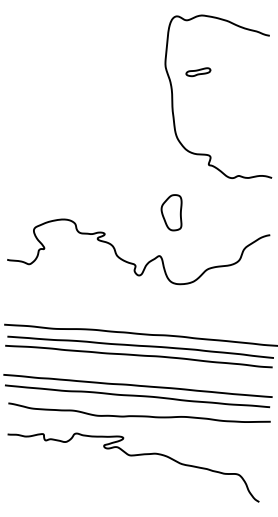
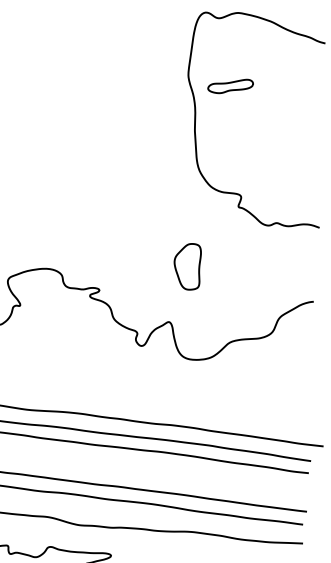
part: (198, 71) -> (230, 85), size x1.43

